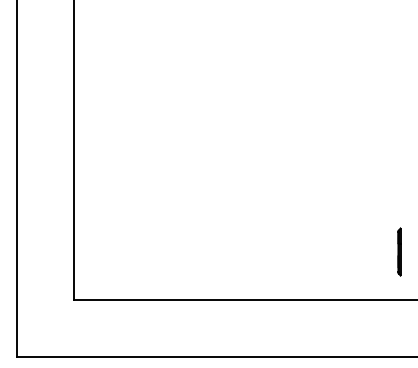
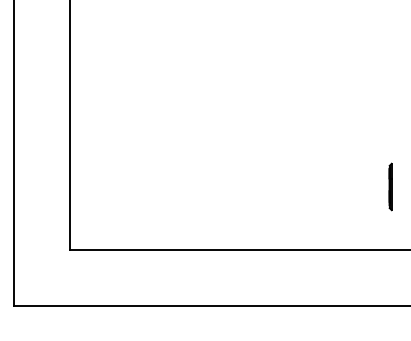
line: (399, 251) -> (390, 186), moved

